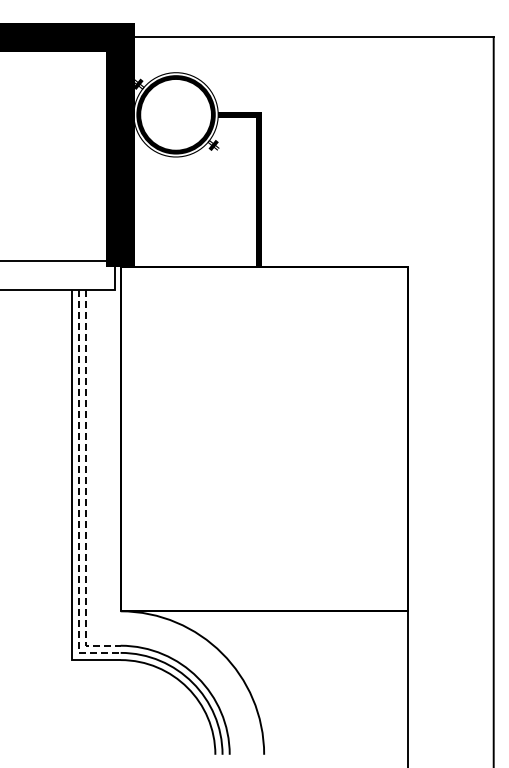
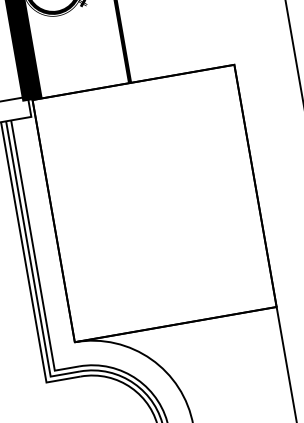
line: (86, 485) -> (35, 257), dashed -> solid
line: (79, 492) -> (31, 263), dashed -> solid

